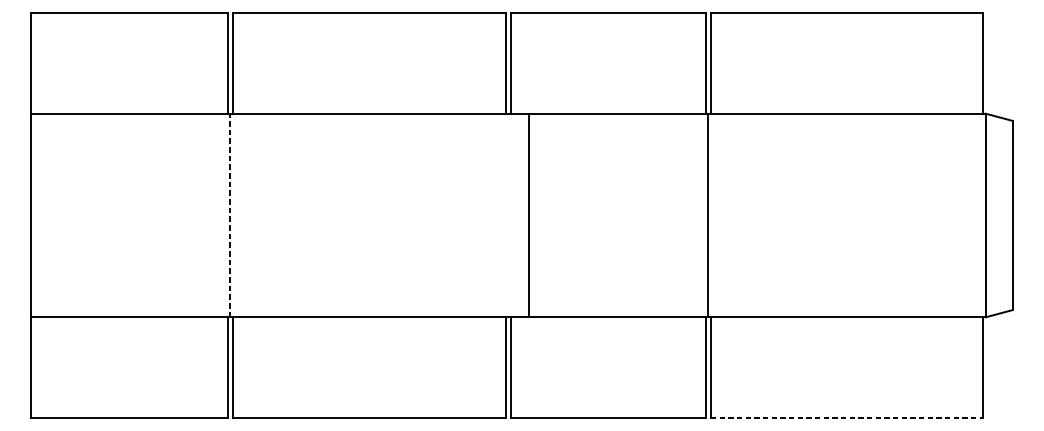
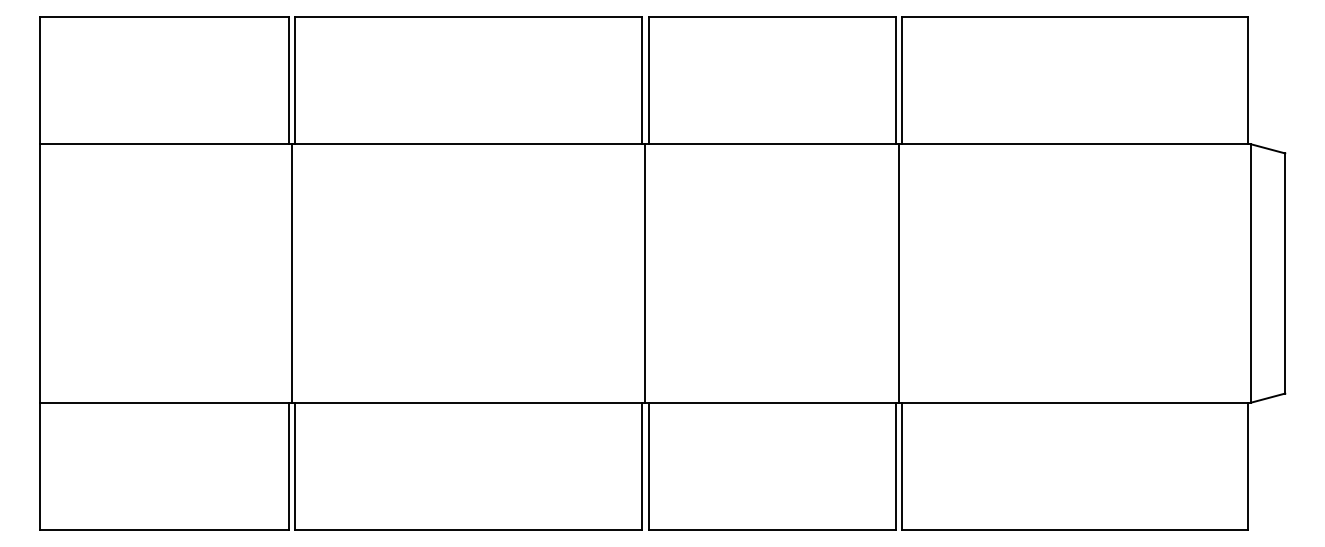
line: (229, 215) -> (291, 273), dashed -> solid
line: (529, 215) -> (645, 273), moved
line: (847, 417) -> (1075, 530), dashed -> solid

